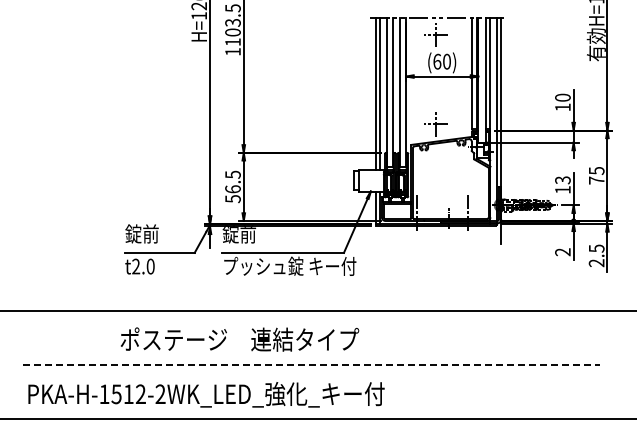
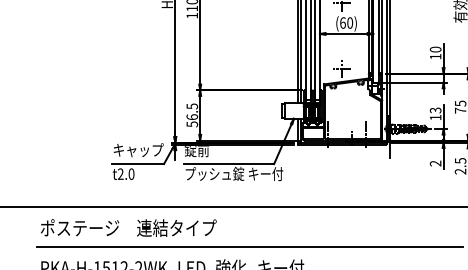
text: (159, 233) -> (138, 149), 錠前 -> キャップ
text: (240, 339) -> (129, 227), moved
line: (311, 364) -> (250, 246), dashed -> solid

